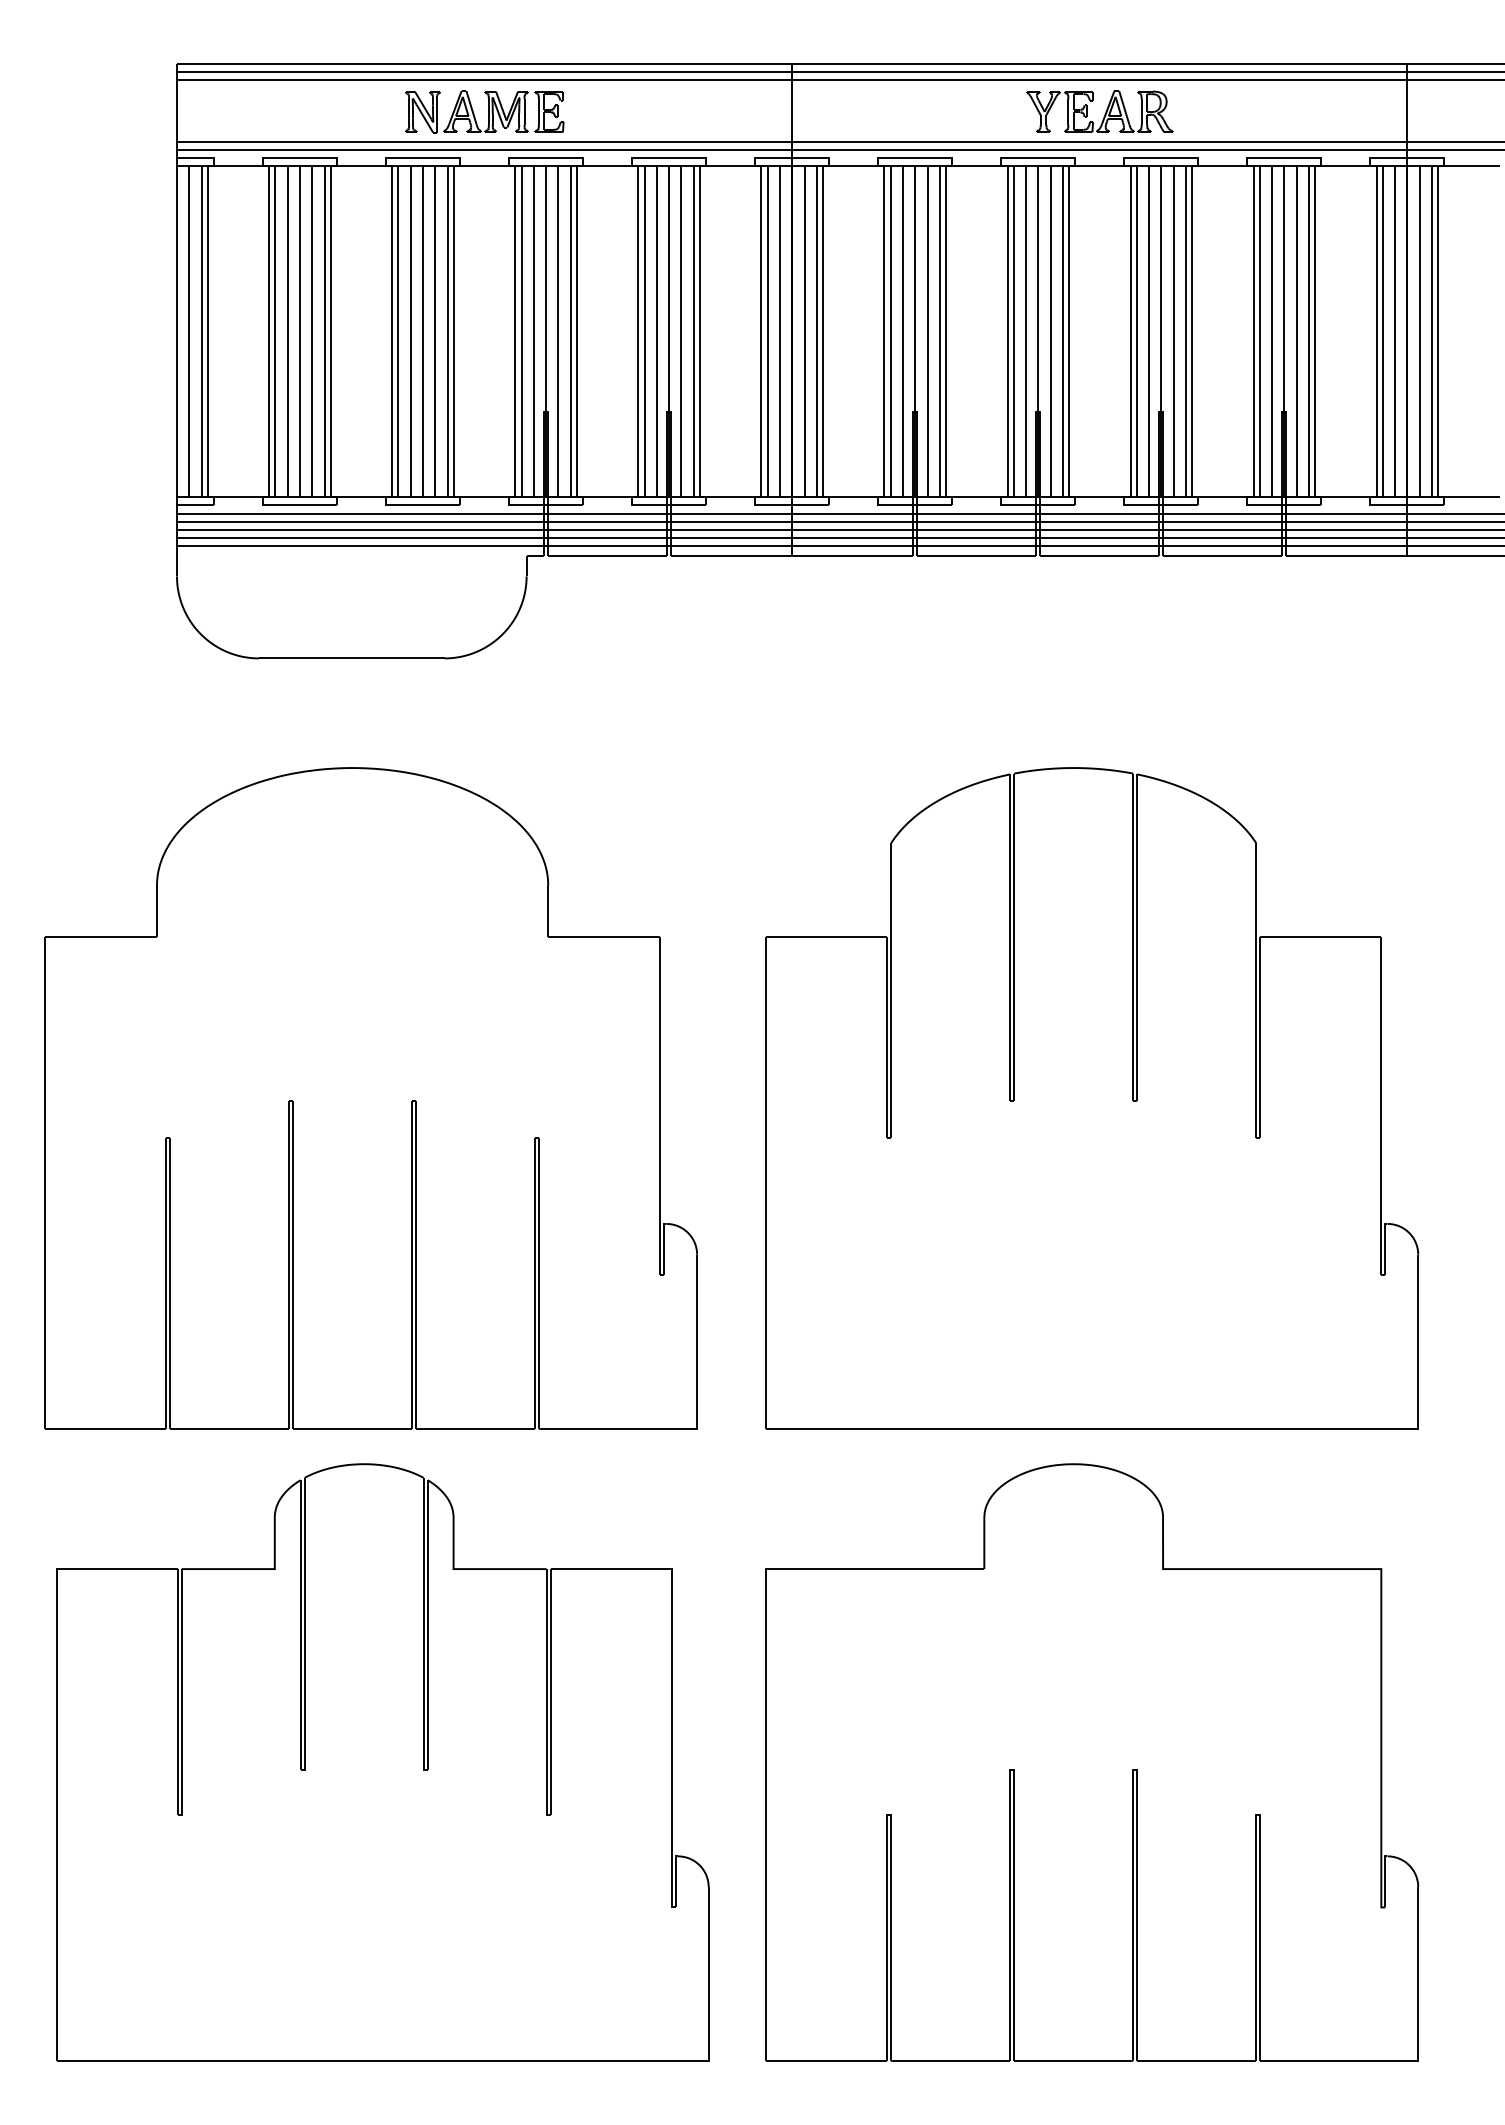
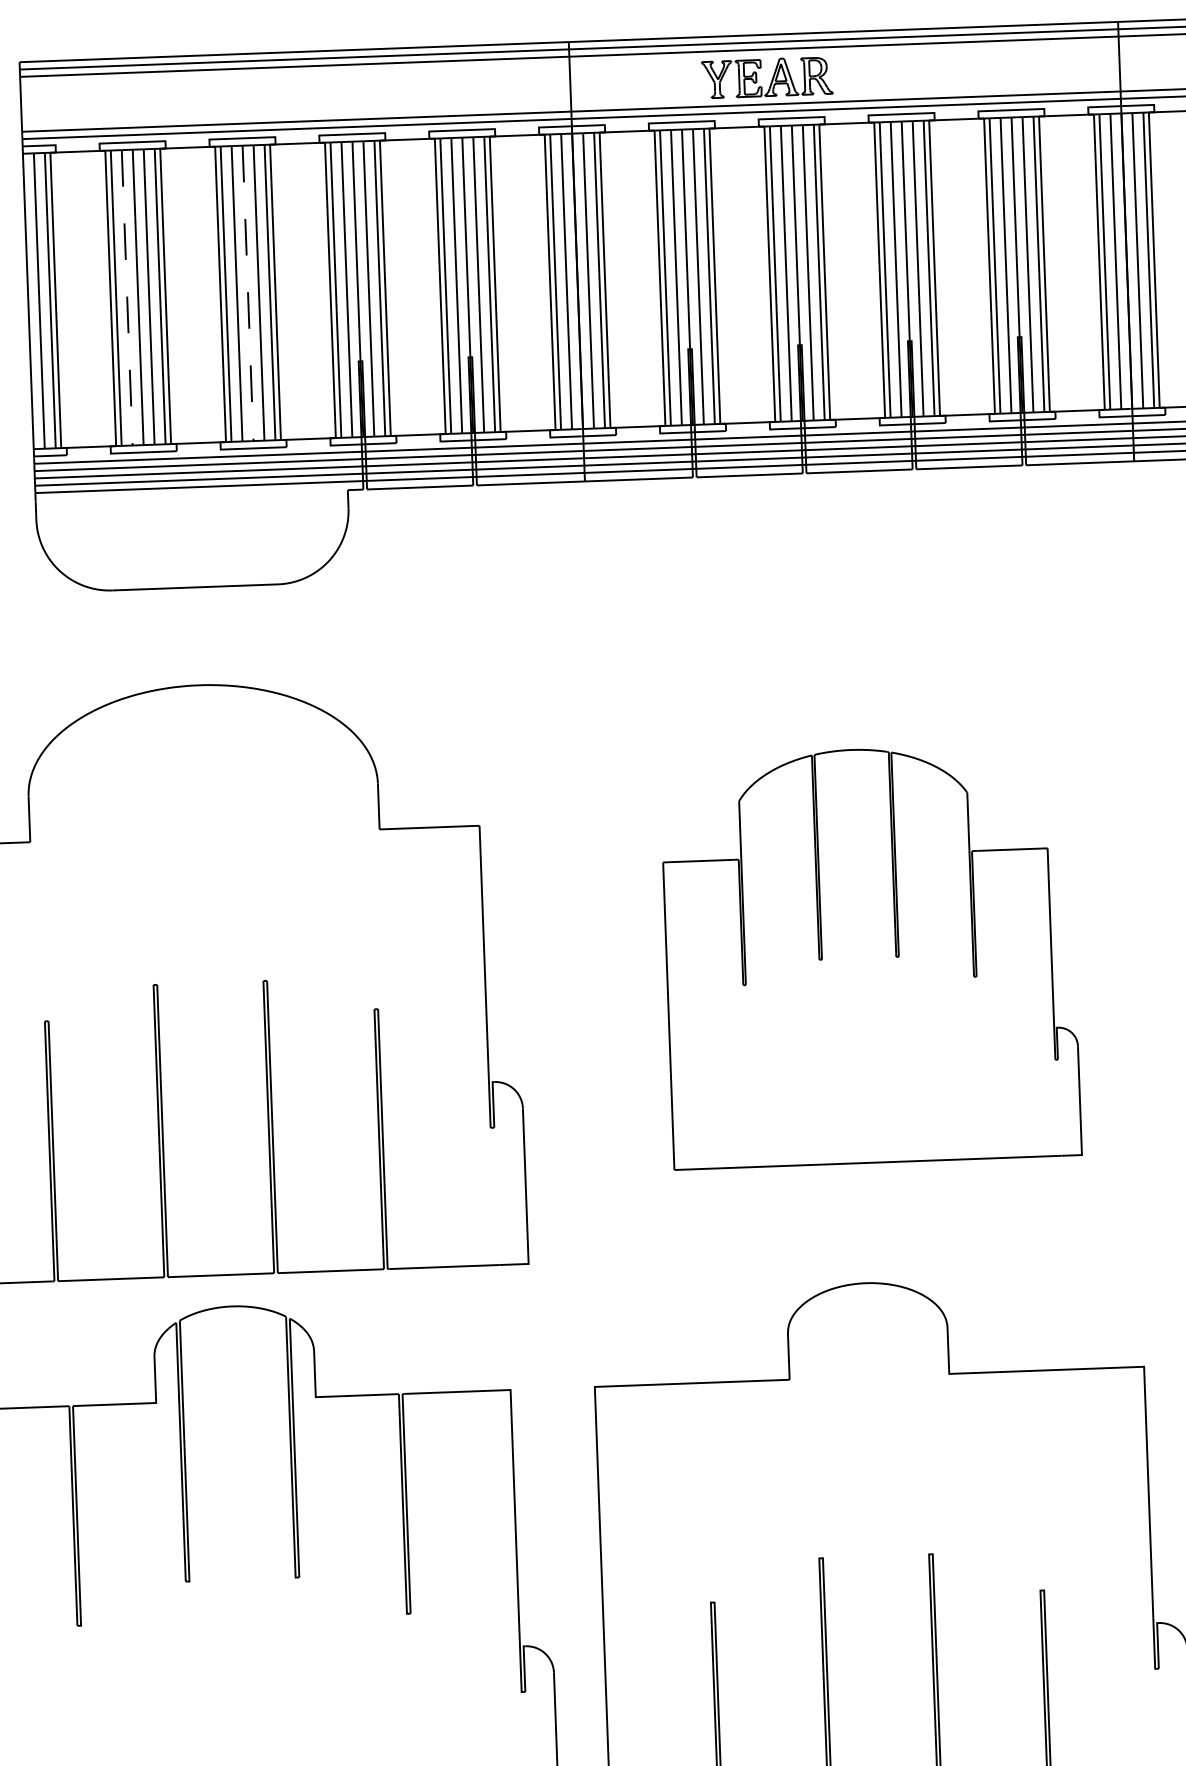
part: (484, 111) -> (295, 94), removed
part: (1099, 111) -> (767, 77), moved
line: (287, 332) -> (127, 298), solid -> dashed
line: (423, 332) -> (248, 294), solid -> dashed
part: (1092, 1098) -> (870, 956), size x0.7

